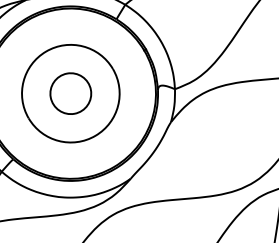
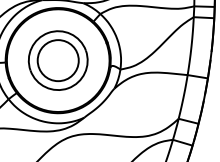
circle: (69, 93) -> (57, 60), size x1.67

